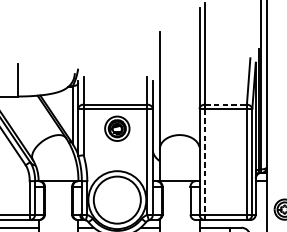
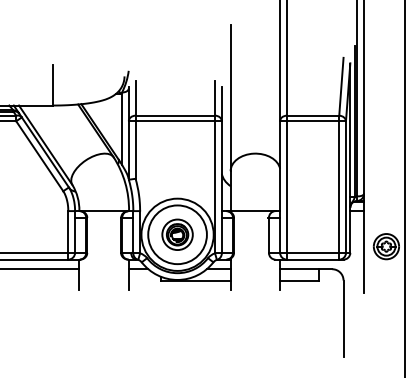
line: (226, 104) -> (313, 115), dashed -> solid
part: (117, 128) -> (177, 234), moved
line: (204, 162) -> (286, 187), dashed -> solid

